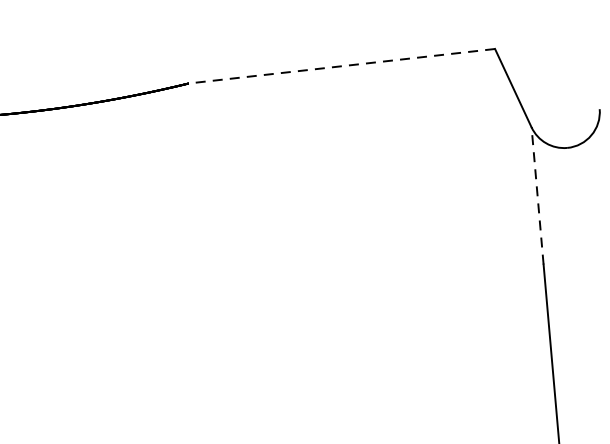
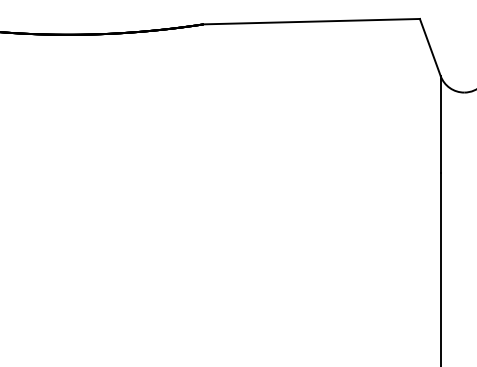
line: (341, 66) -> (311, 21), dashed -> solid
line: (537, 194) -> (440, 123), dashed -> solid

